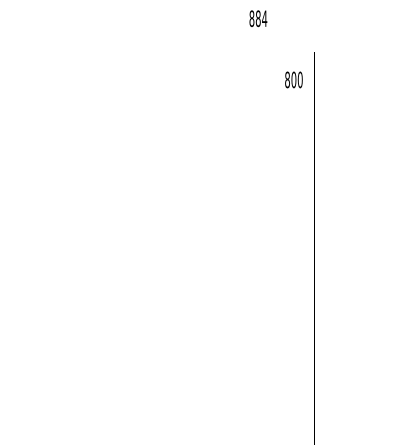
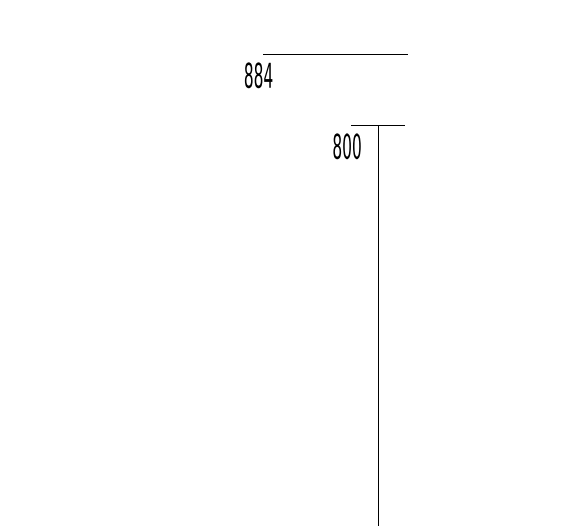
text: (258, 18) -> (258, 74), moved
text: (293, 79) -> (346, 145), moved

